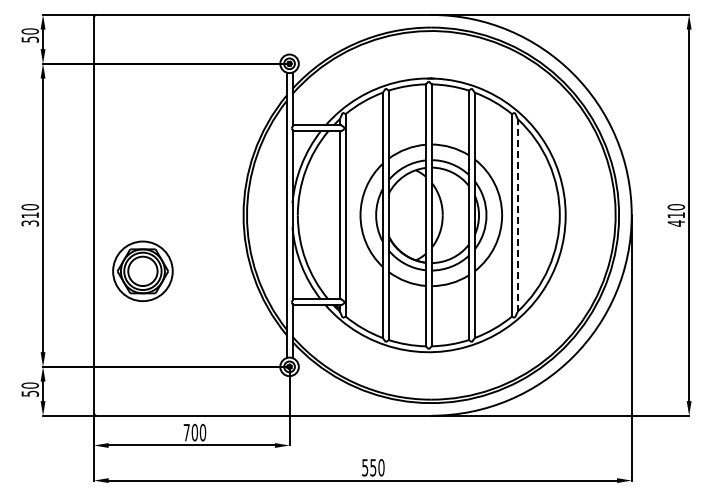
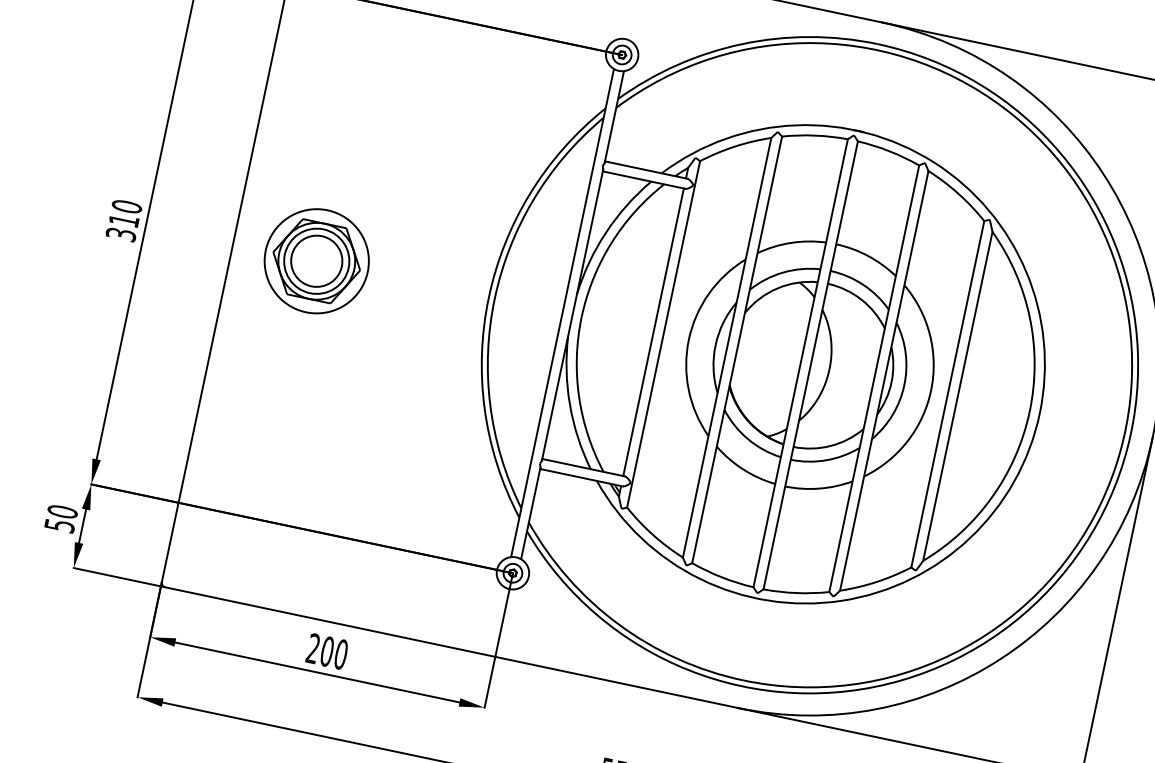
line: (517, 214) -> (957, 394), dashed -> solid
part: (142, 270) -> (316, 259), moved
text: (186, 432) -> (313, 648), 700 -> 200

